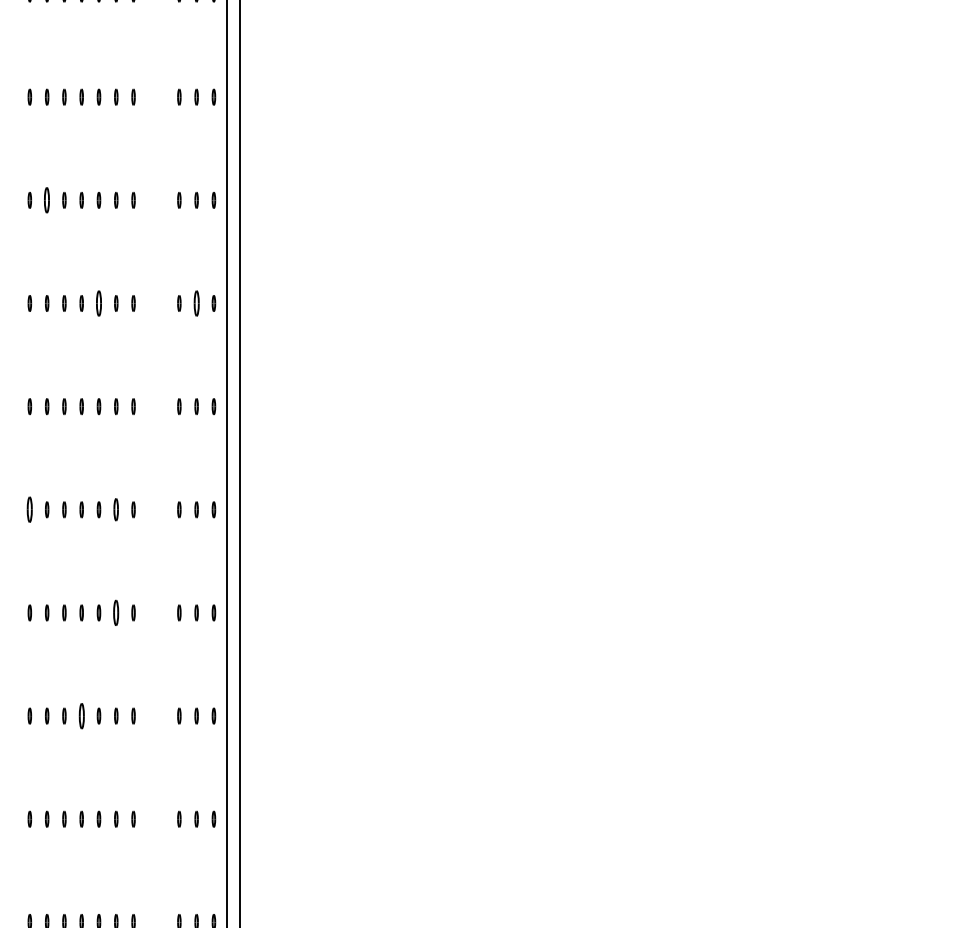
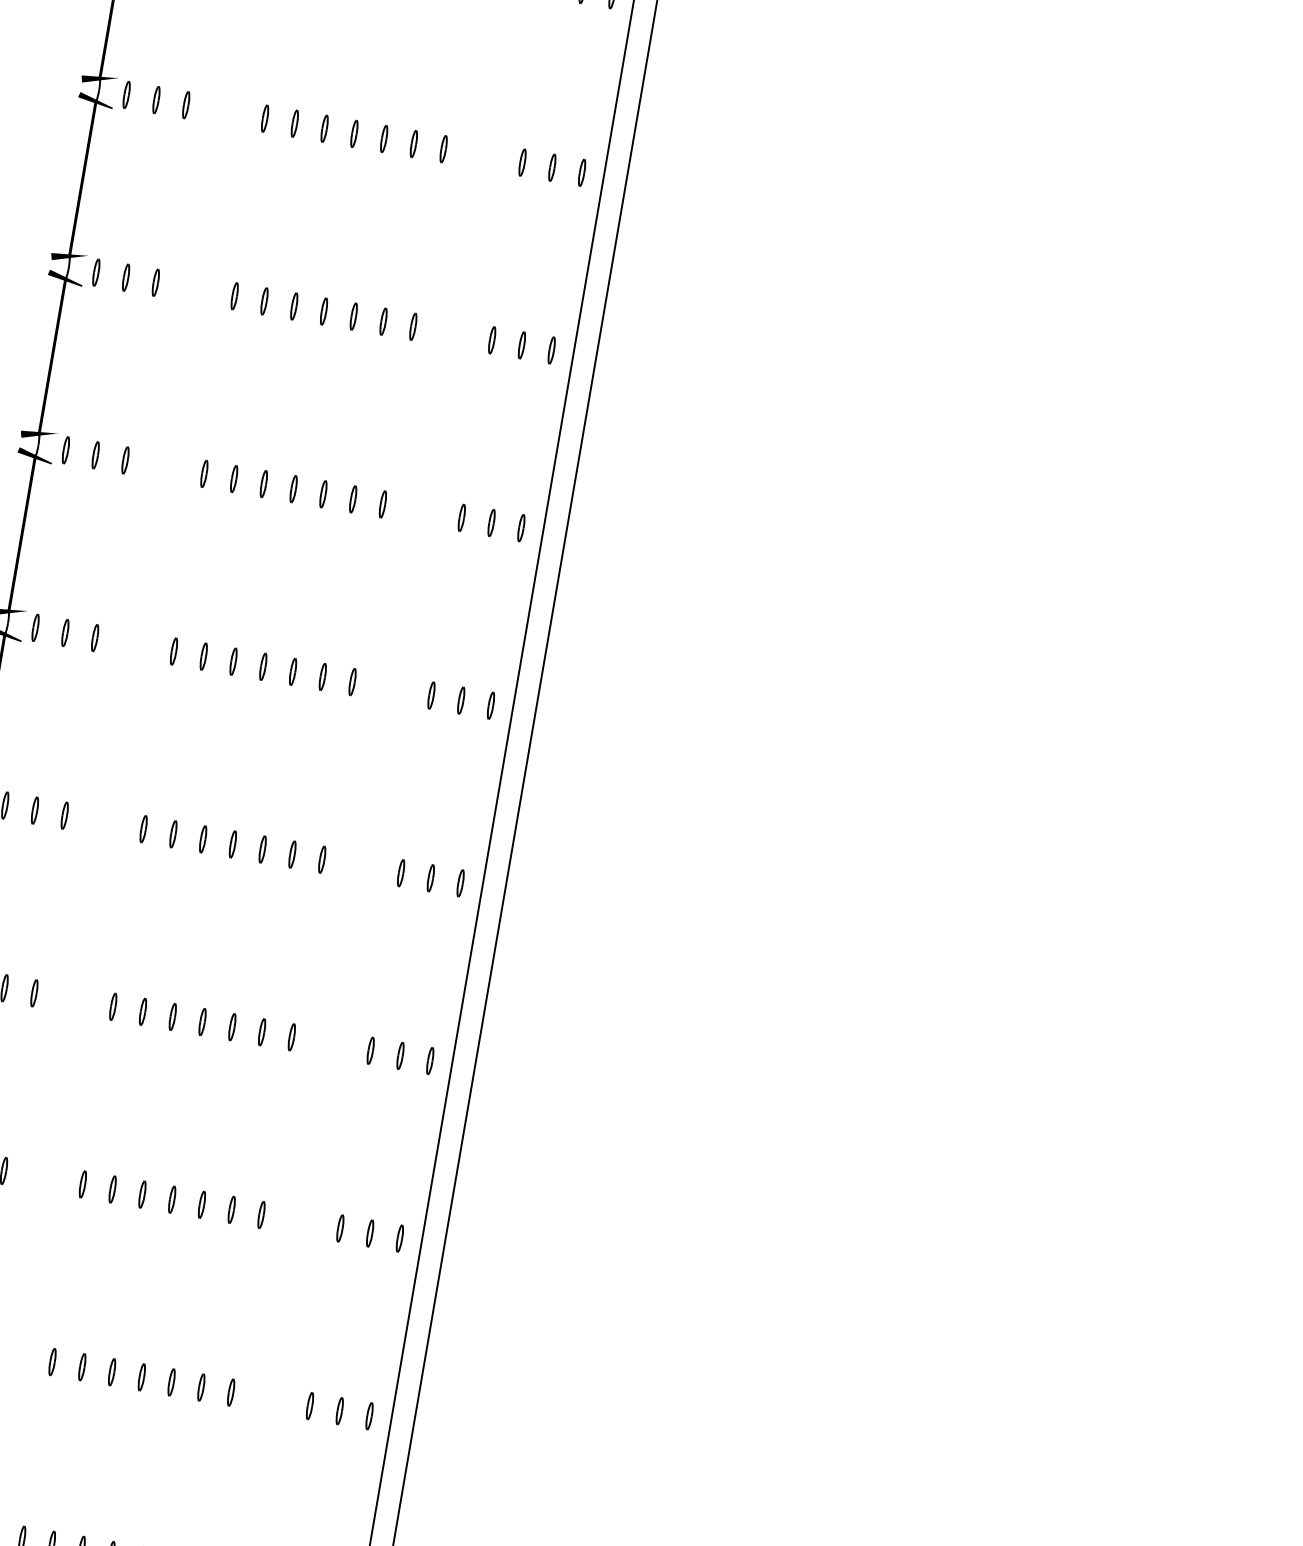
part: (47, 200) -> (295, 124), size x0.62
part: (98, 303) -> (352, 316), size x0.62
part: (196, 303) -> (521, 345), size x0.62
part: (29, 509) -> (173, 650), size x0.62
part: (116, 509) -> (323, 676), size x0.71
part: (116, 612) -> (292, 853), size x0.62
part: (81, 715) -> (202, 1020), size x0.62

